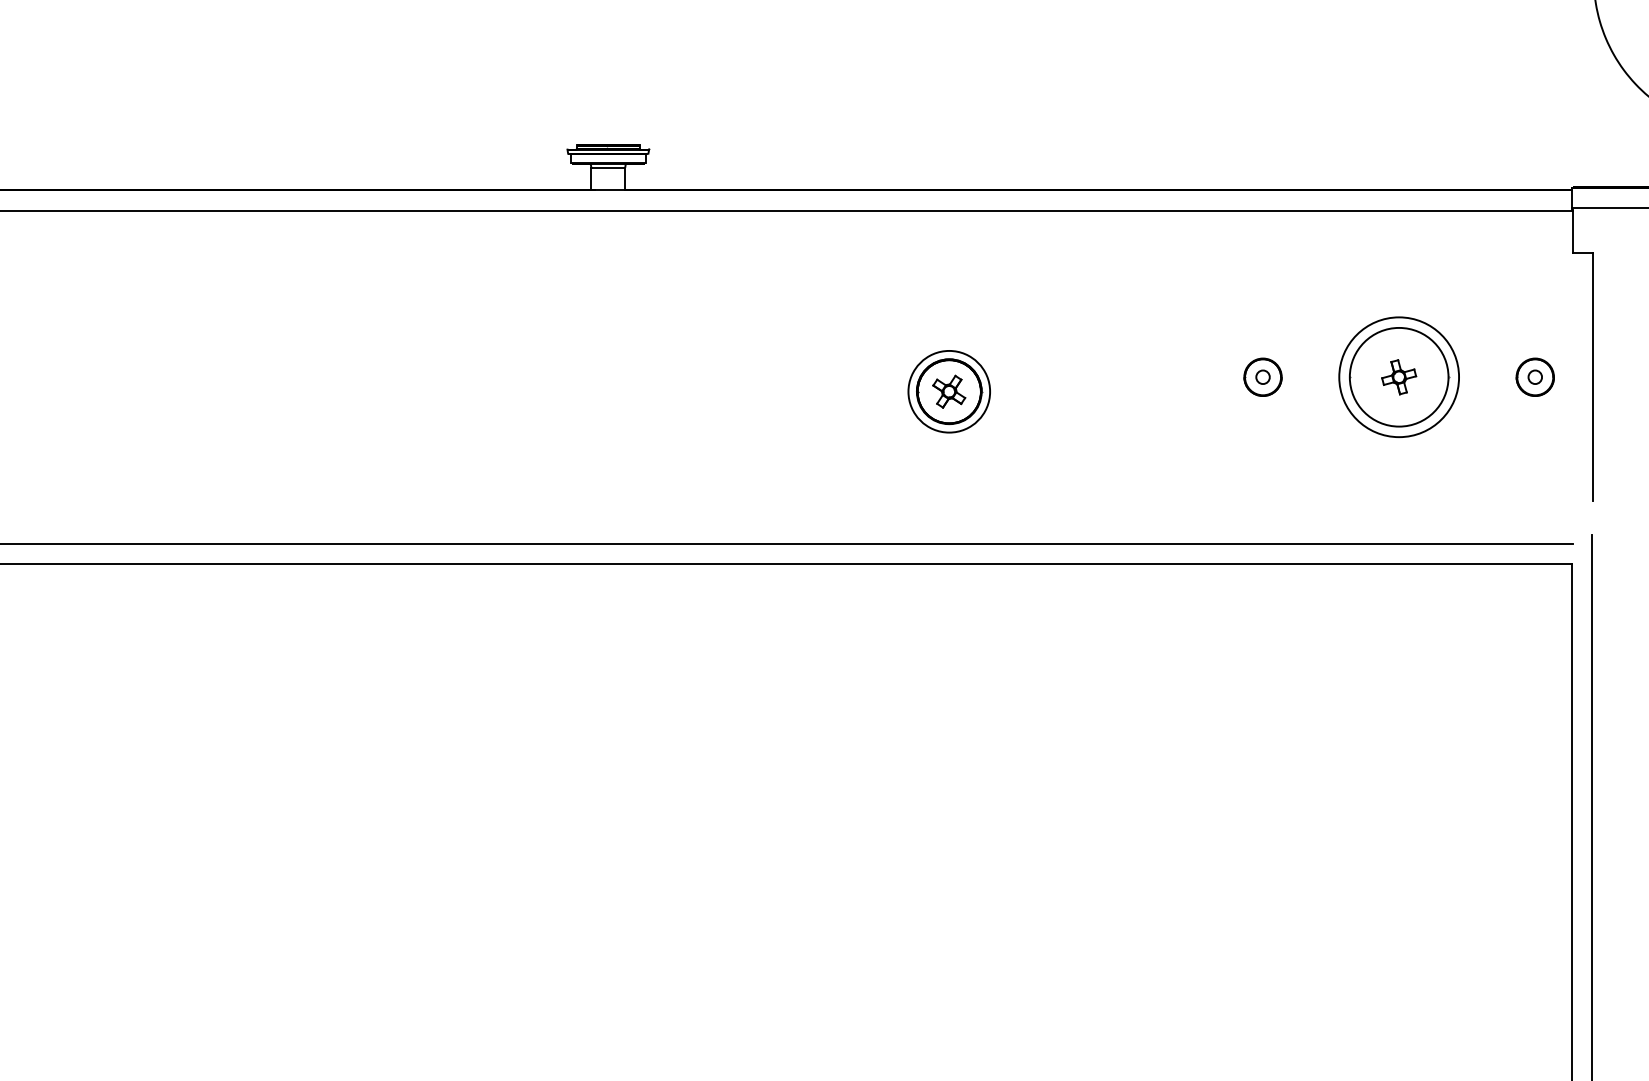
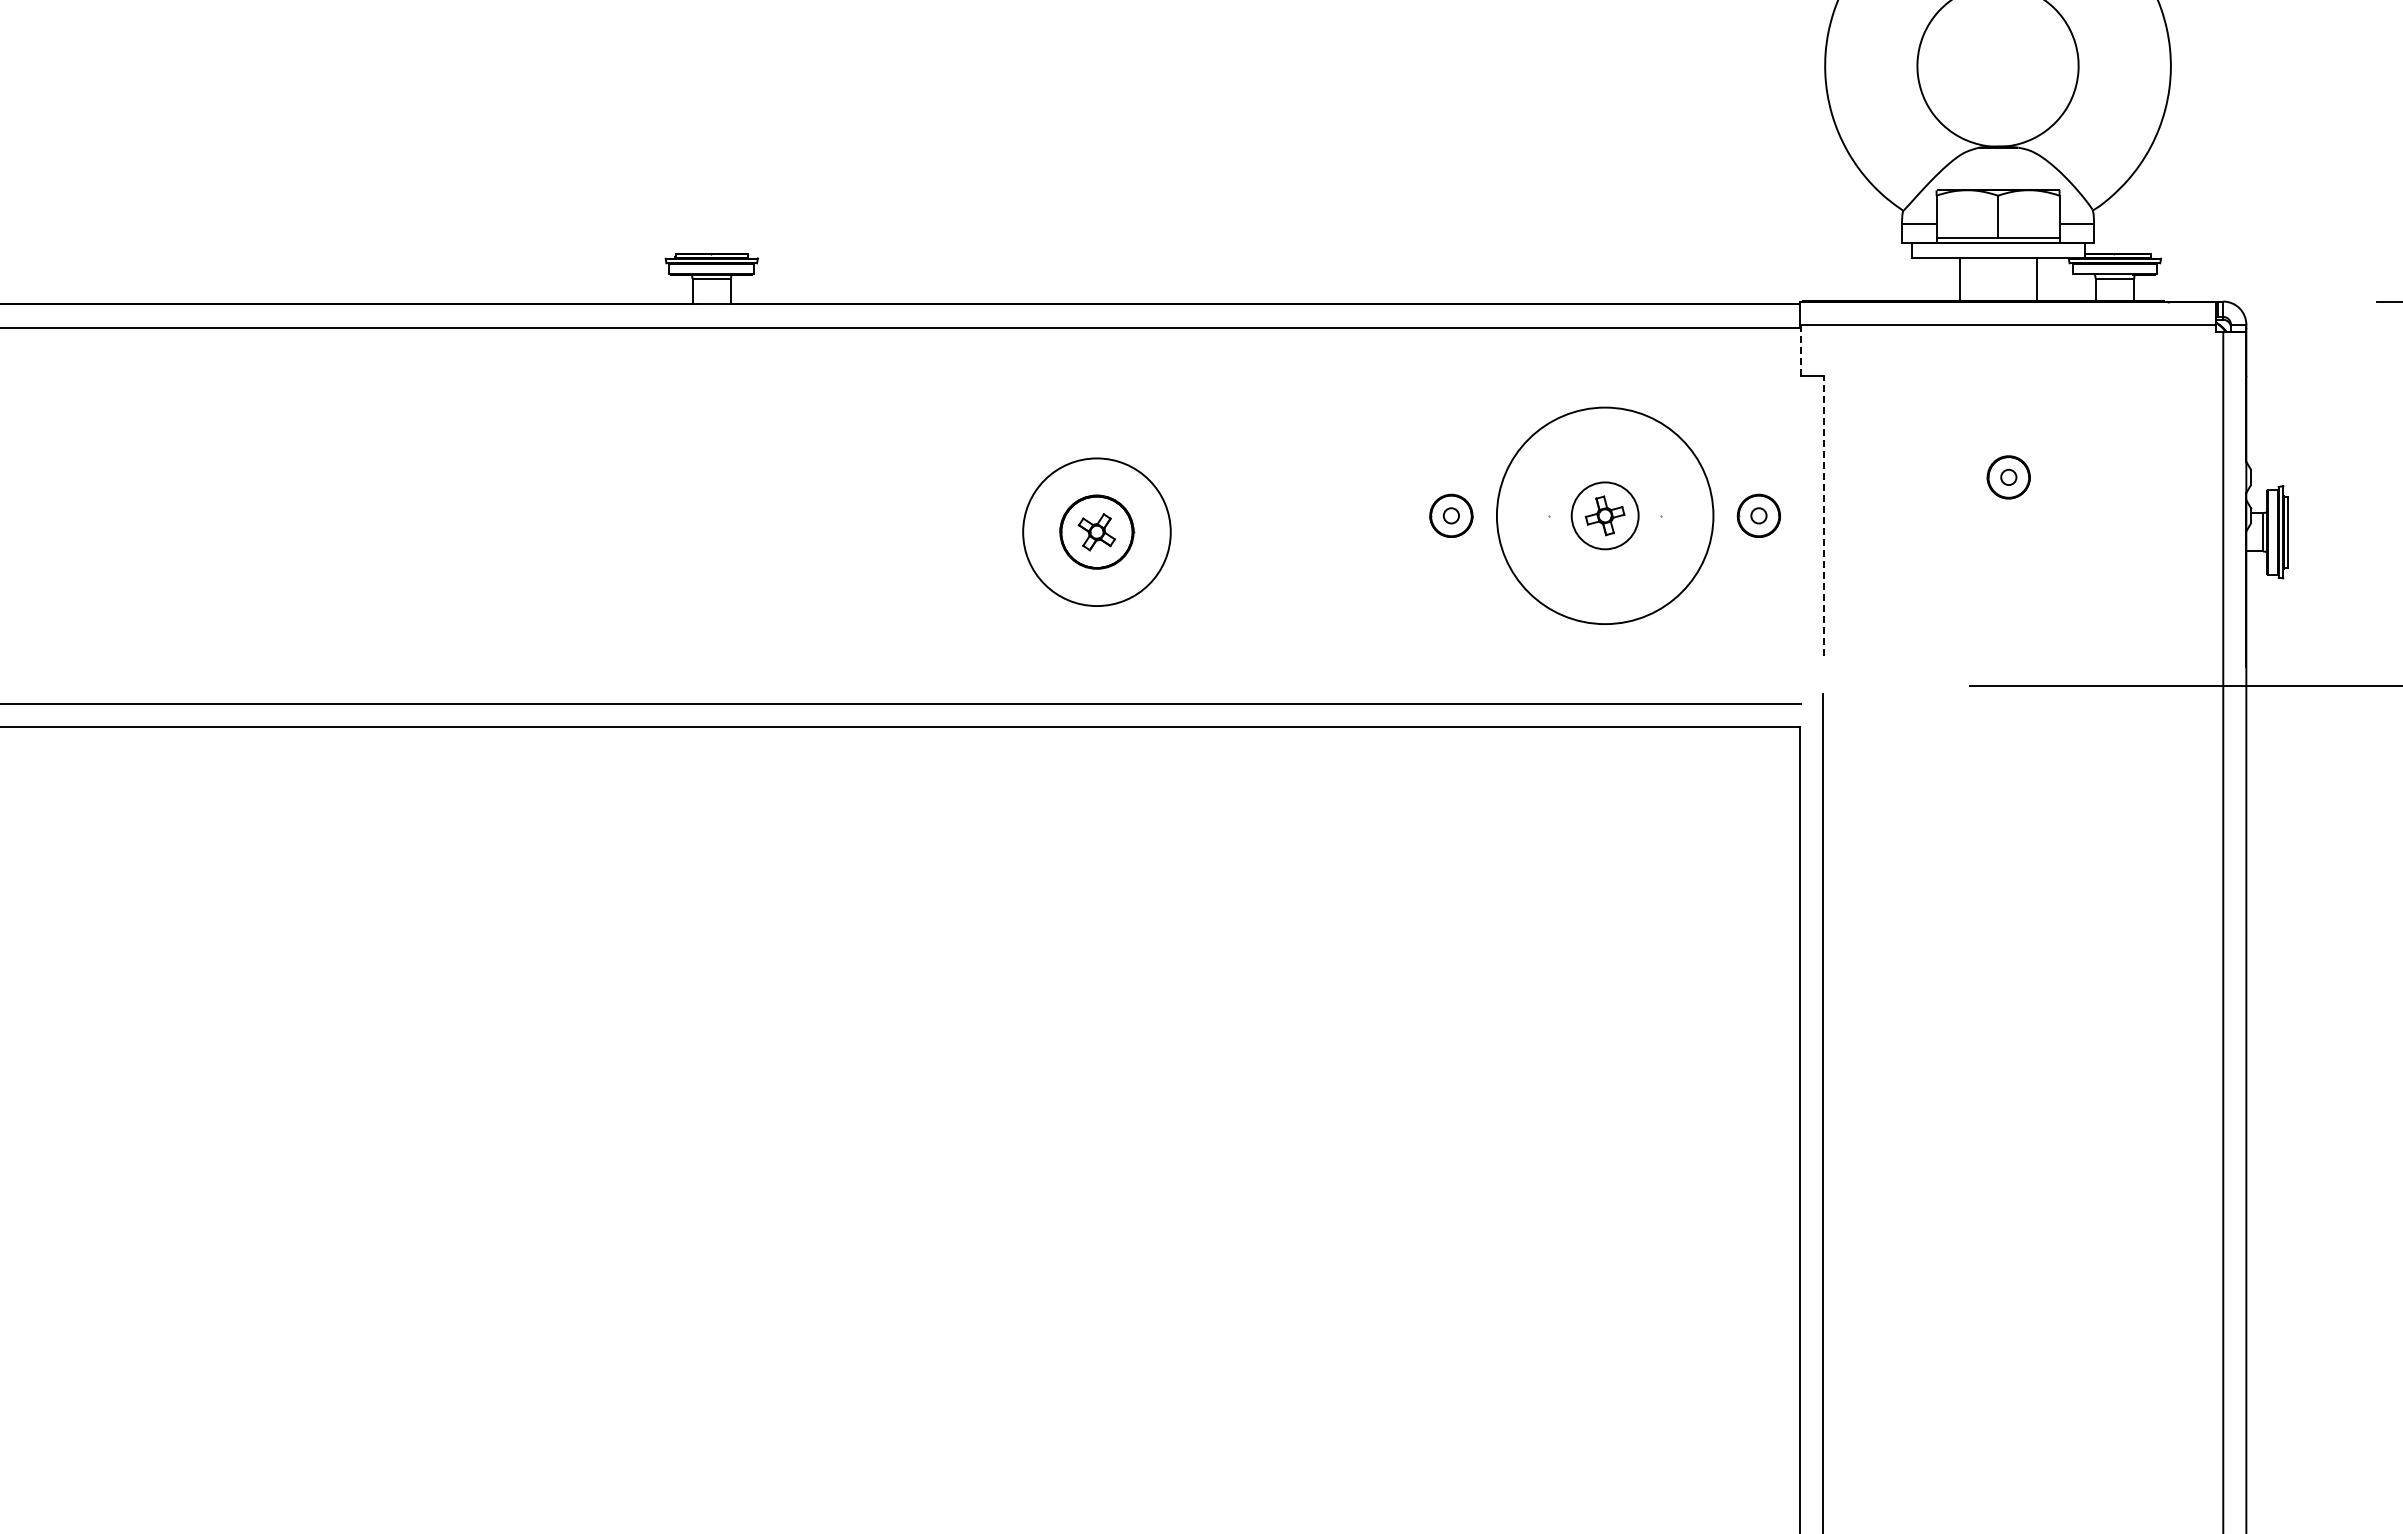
line: (1572, 230) -> (1801, 350), solid -> dashed
circle: (1398, 376) -> (1604, 515), size x0.6
circle: (1398, 376) -> (1604, 515), size x1.6
line: (1593, 376) -> (1824, 515), solid -> dashed
circle: (948, 391) -> (1096, 532), size x1.6

